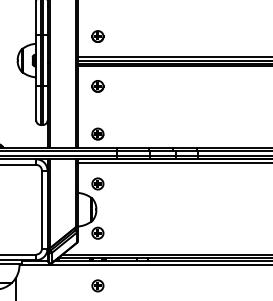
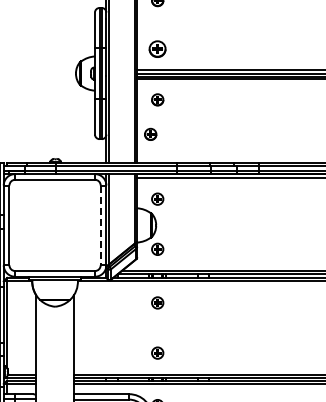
part: (97, 35) -> (157, 48), size x1.4
part: (97, 133) -> (150, 133), moved
line: (41, 209) -> (100, 225), solid -> dashed

